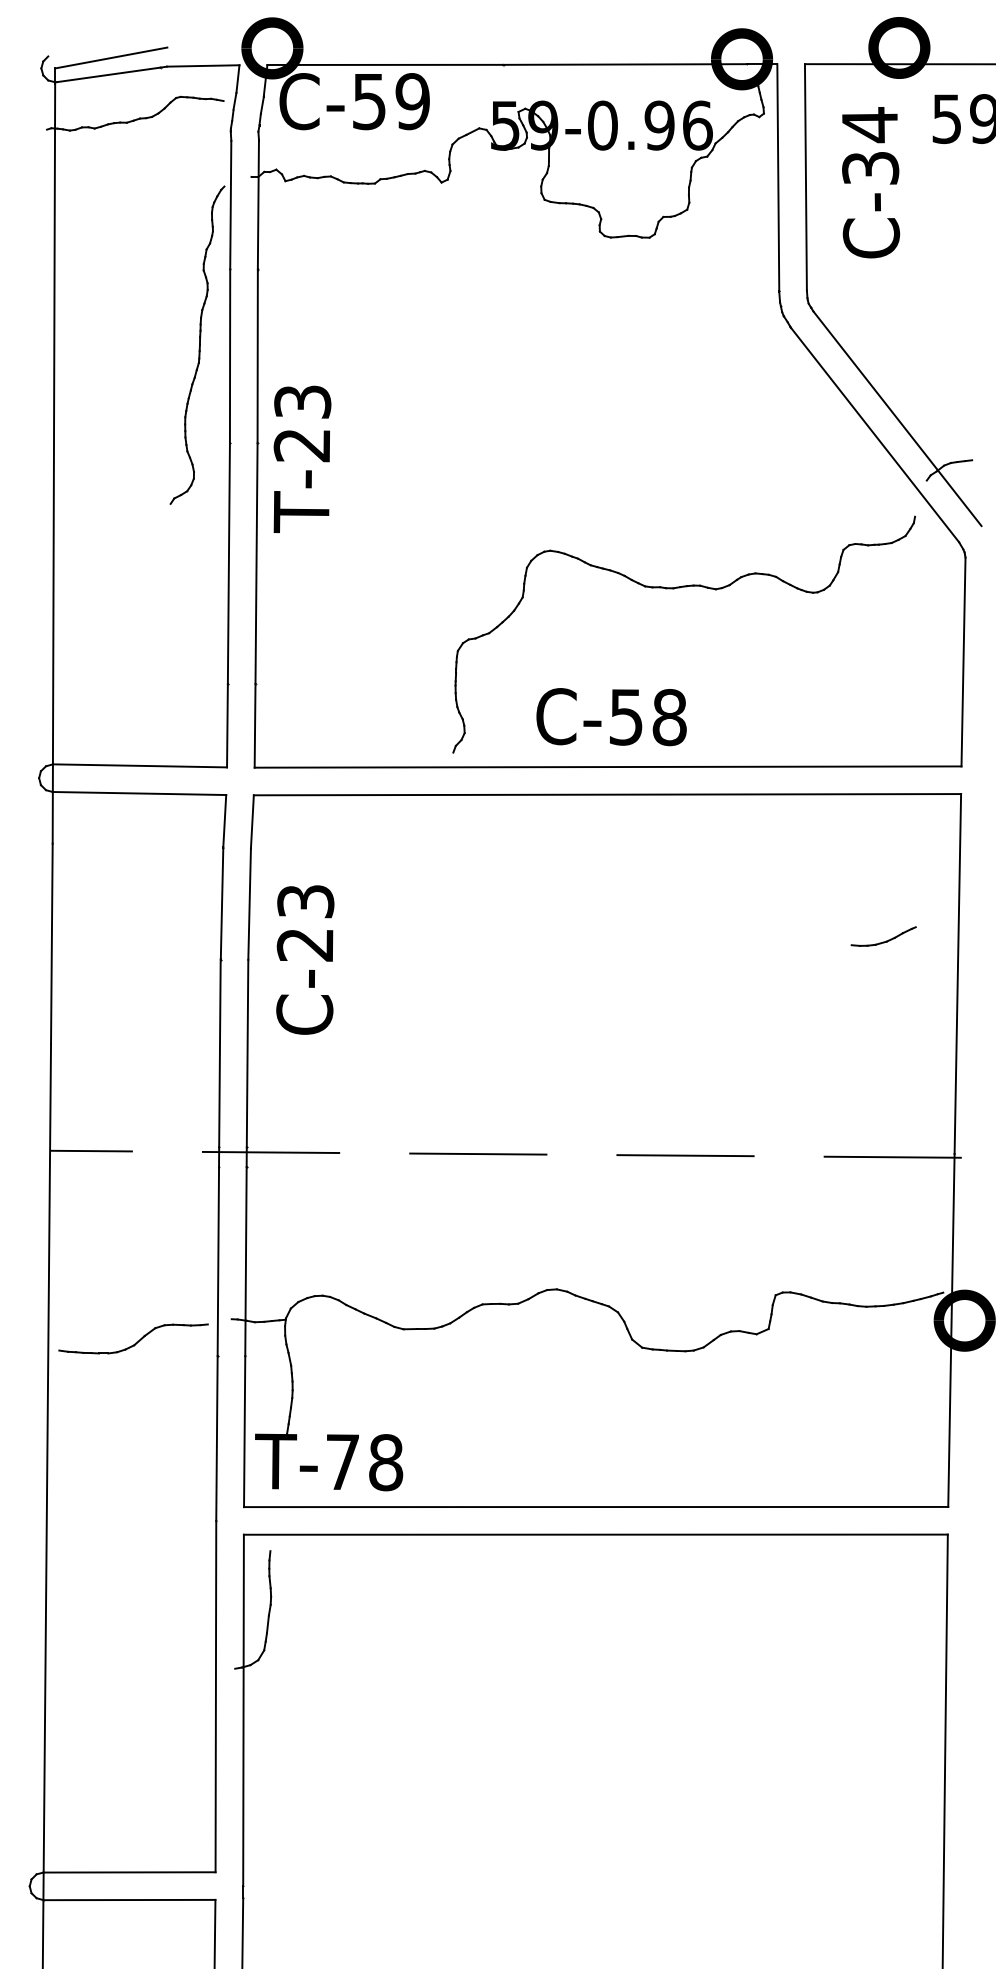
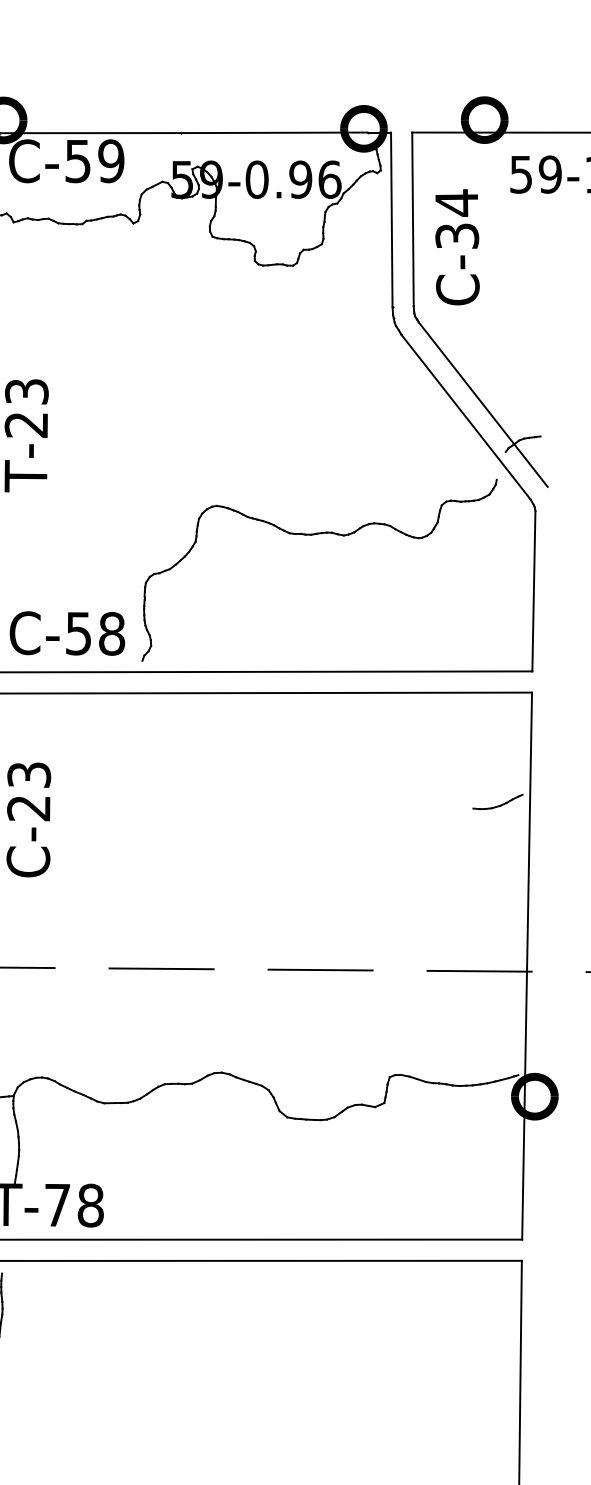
text: (871, 182) -> (457, 247), moved
text: (611, 717) -> (67, 633), moved
part: (883, 936) -> (497, 801), moved

